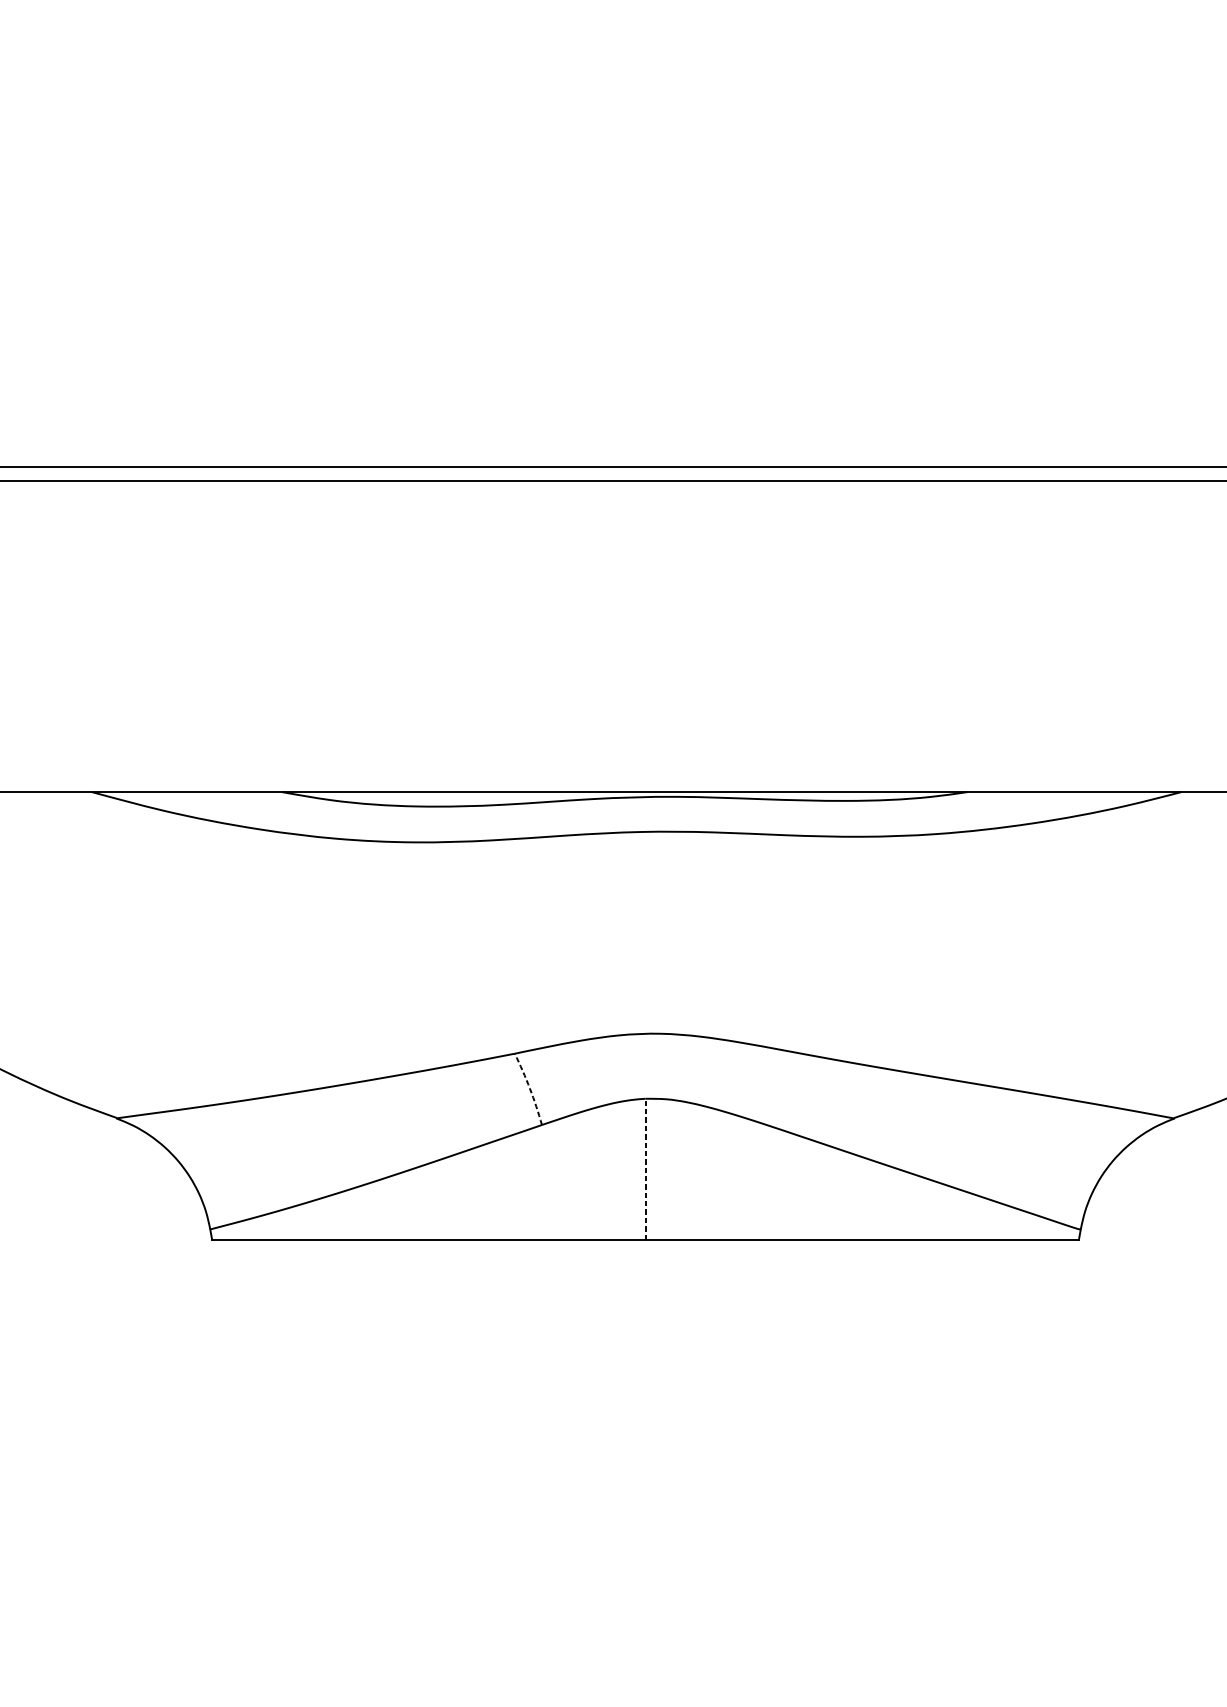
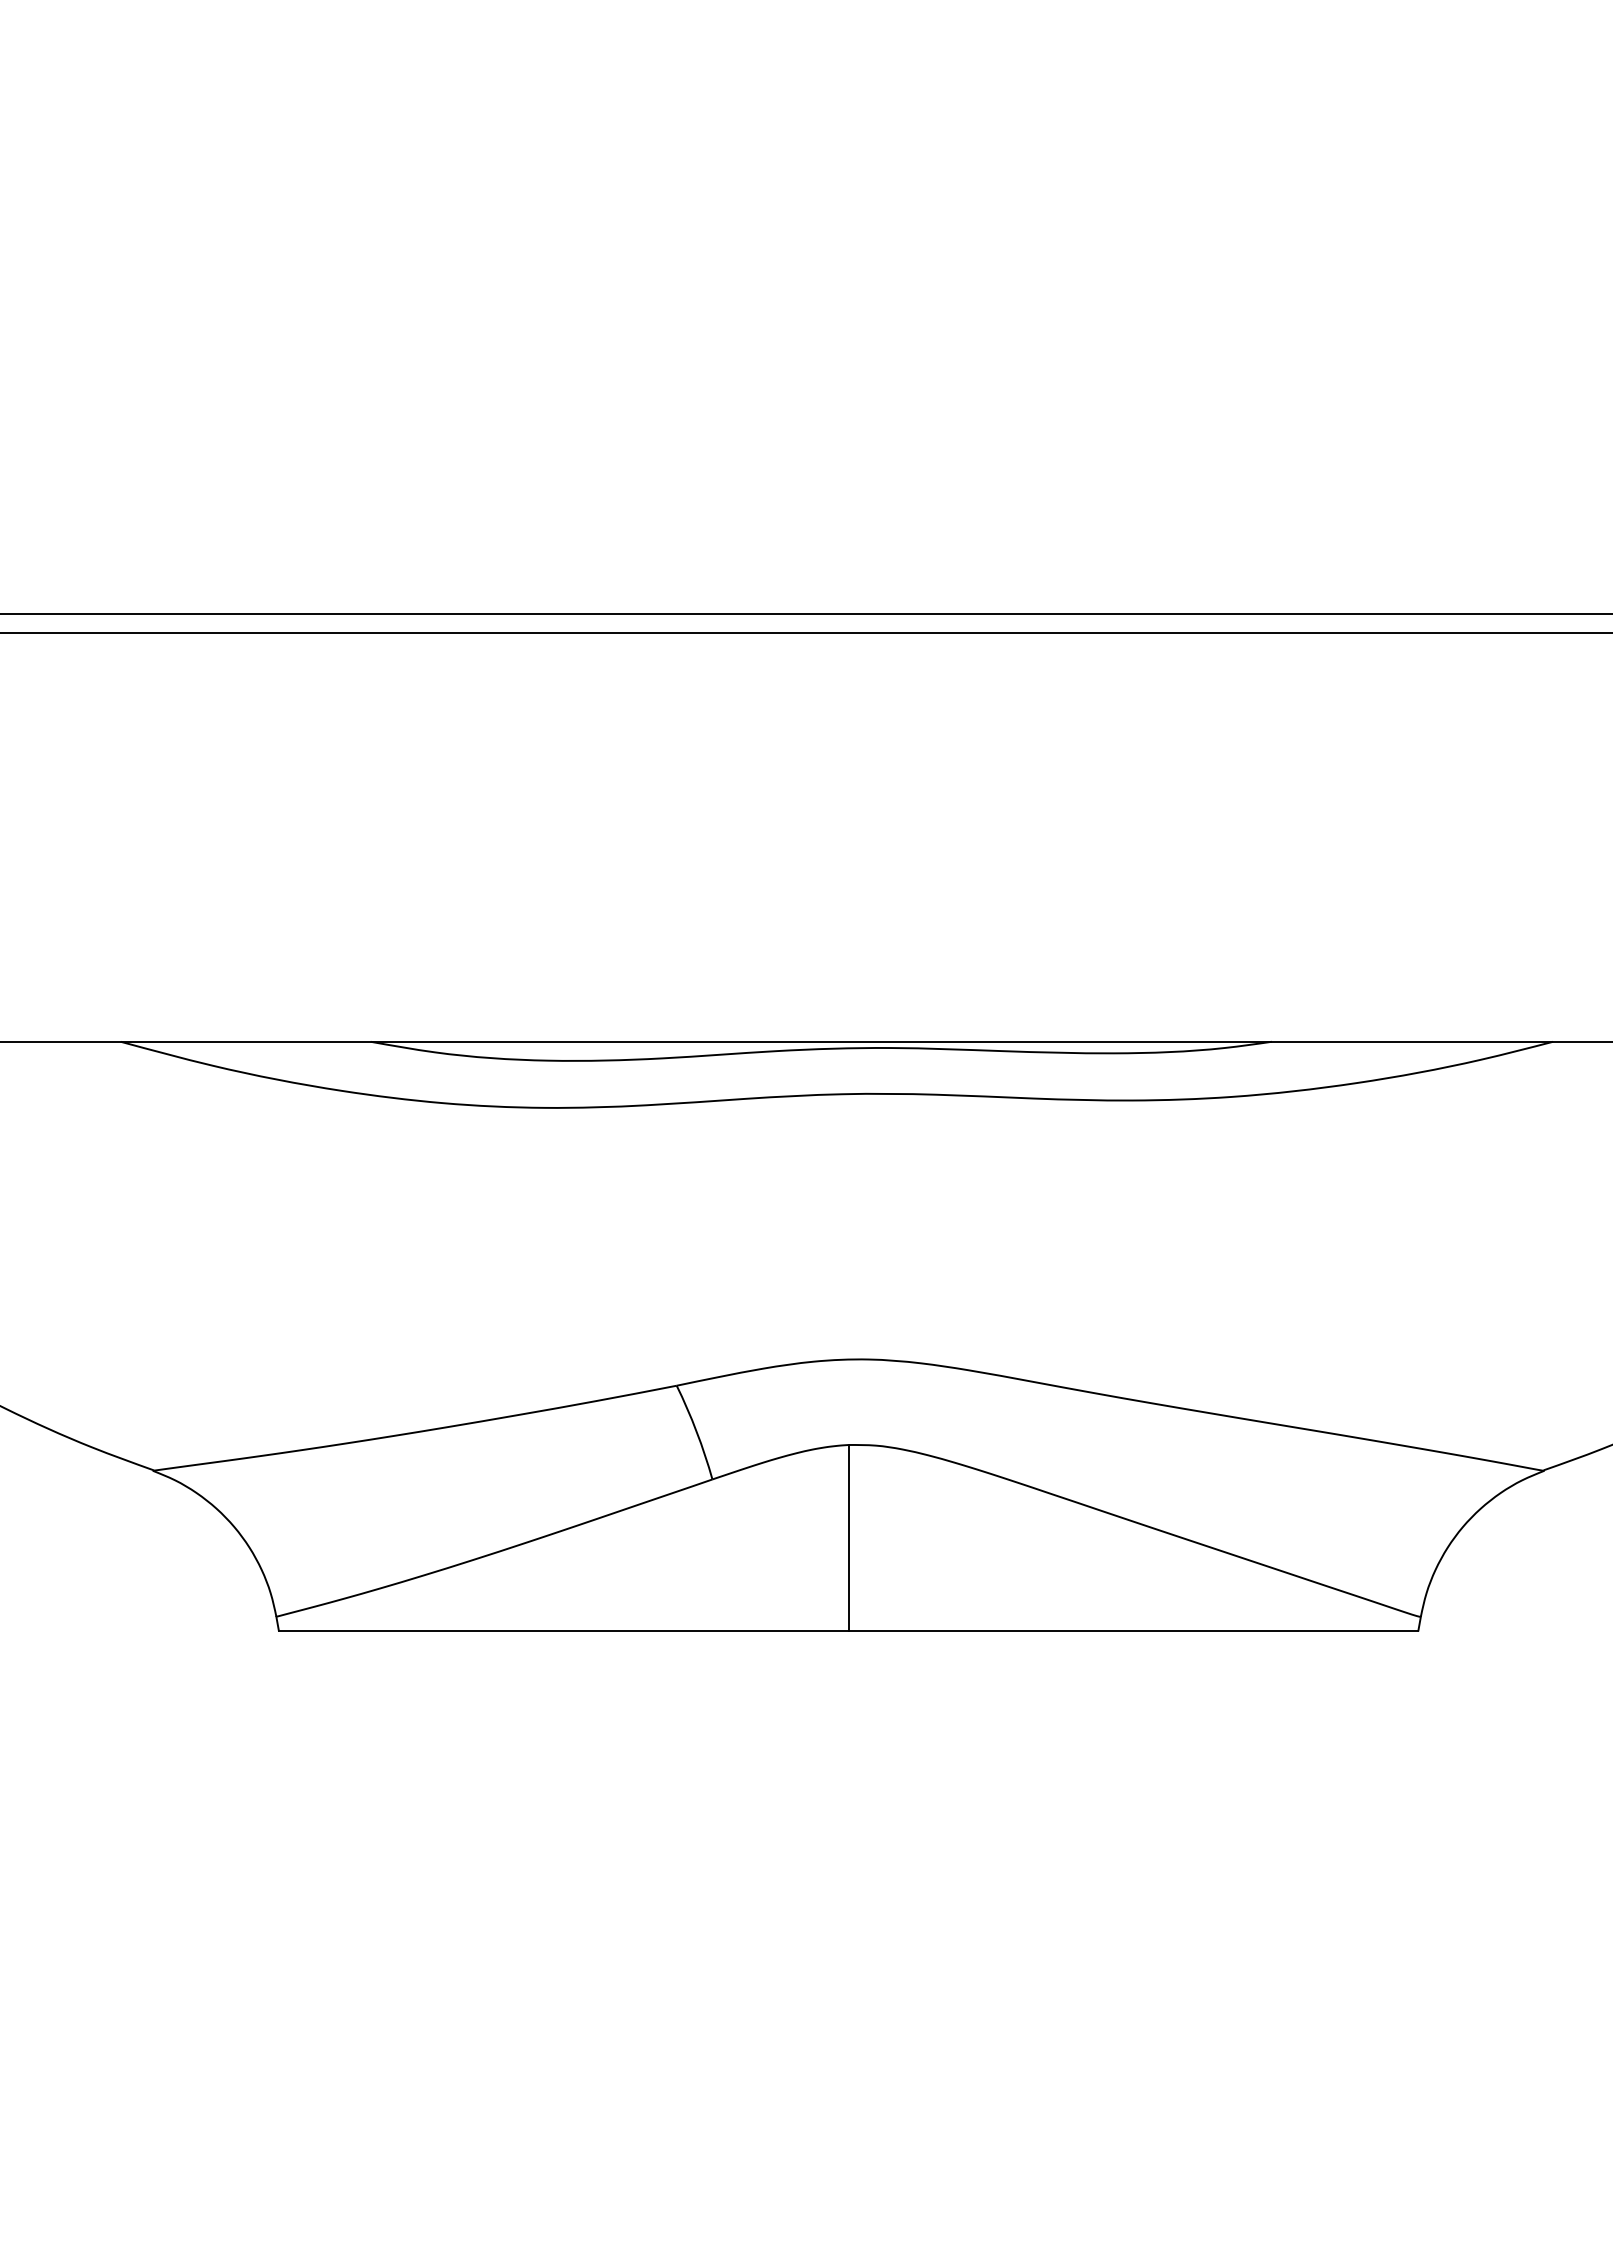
arc: (529, 1088) -> (696, 1431), dashed -> solid
line: (645, 1169) -> (848, 1537), dashed -> solid

